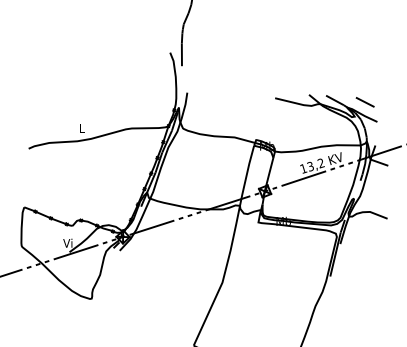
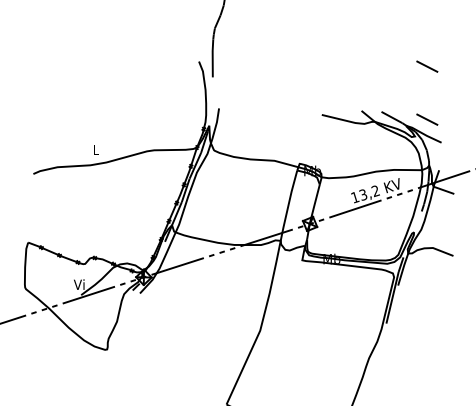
line: (365, 56) -> (427, 66), added

